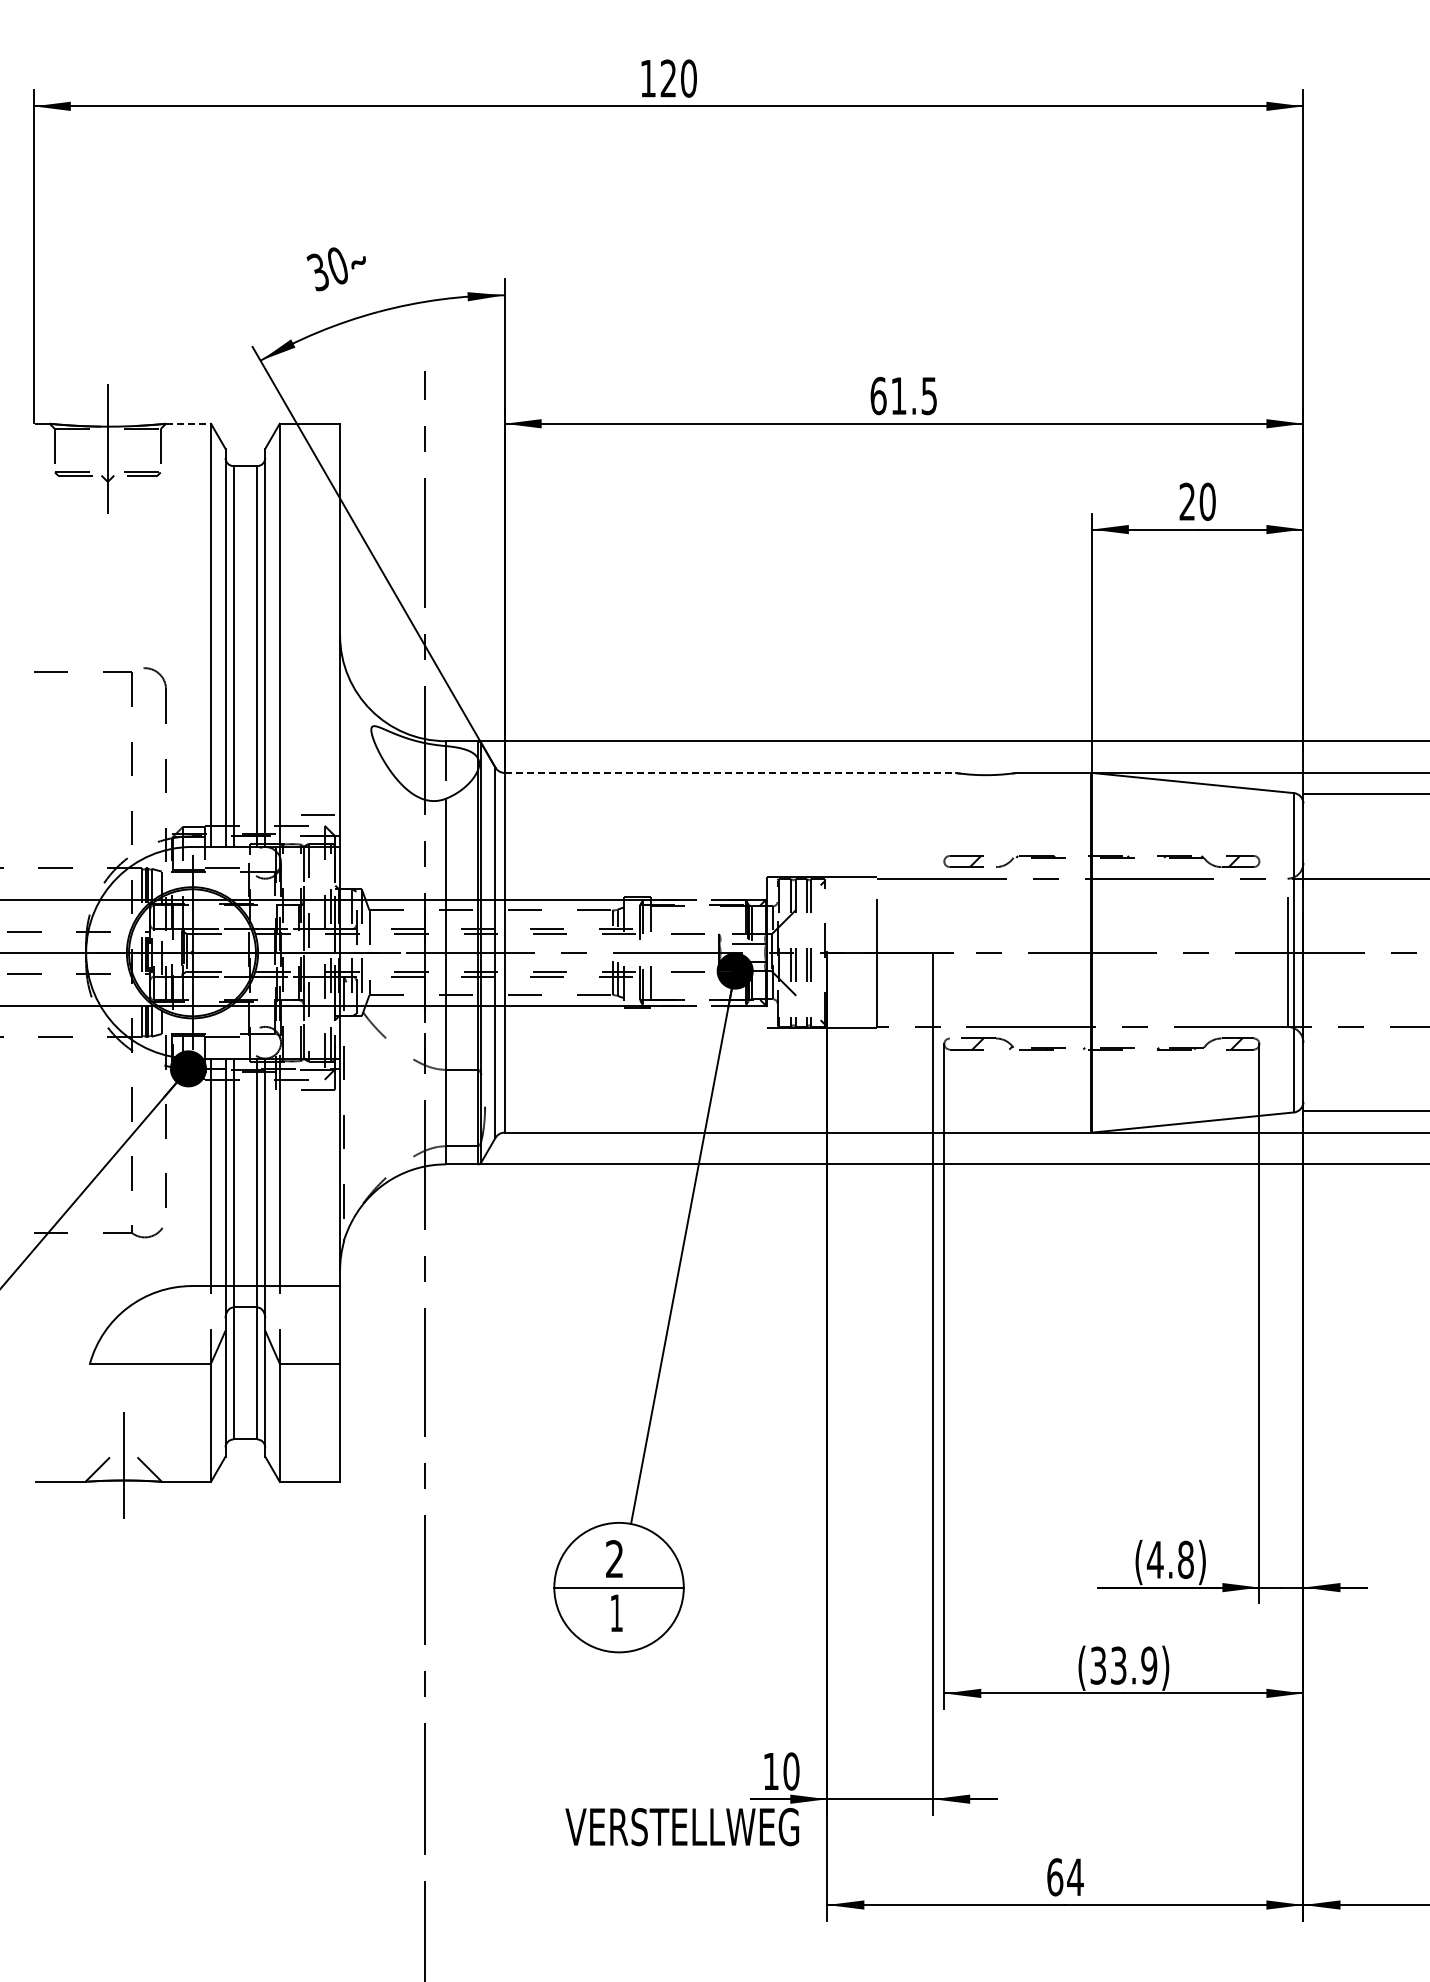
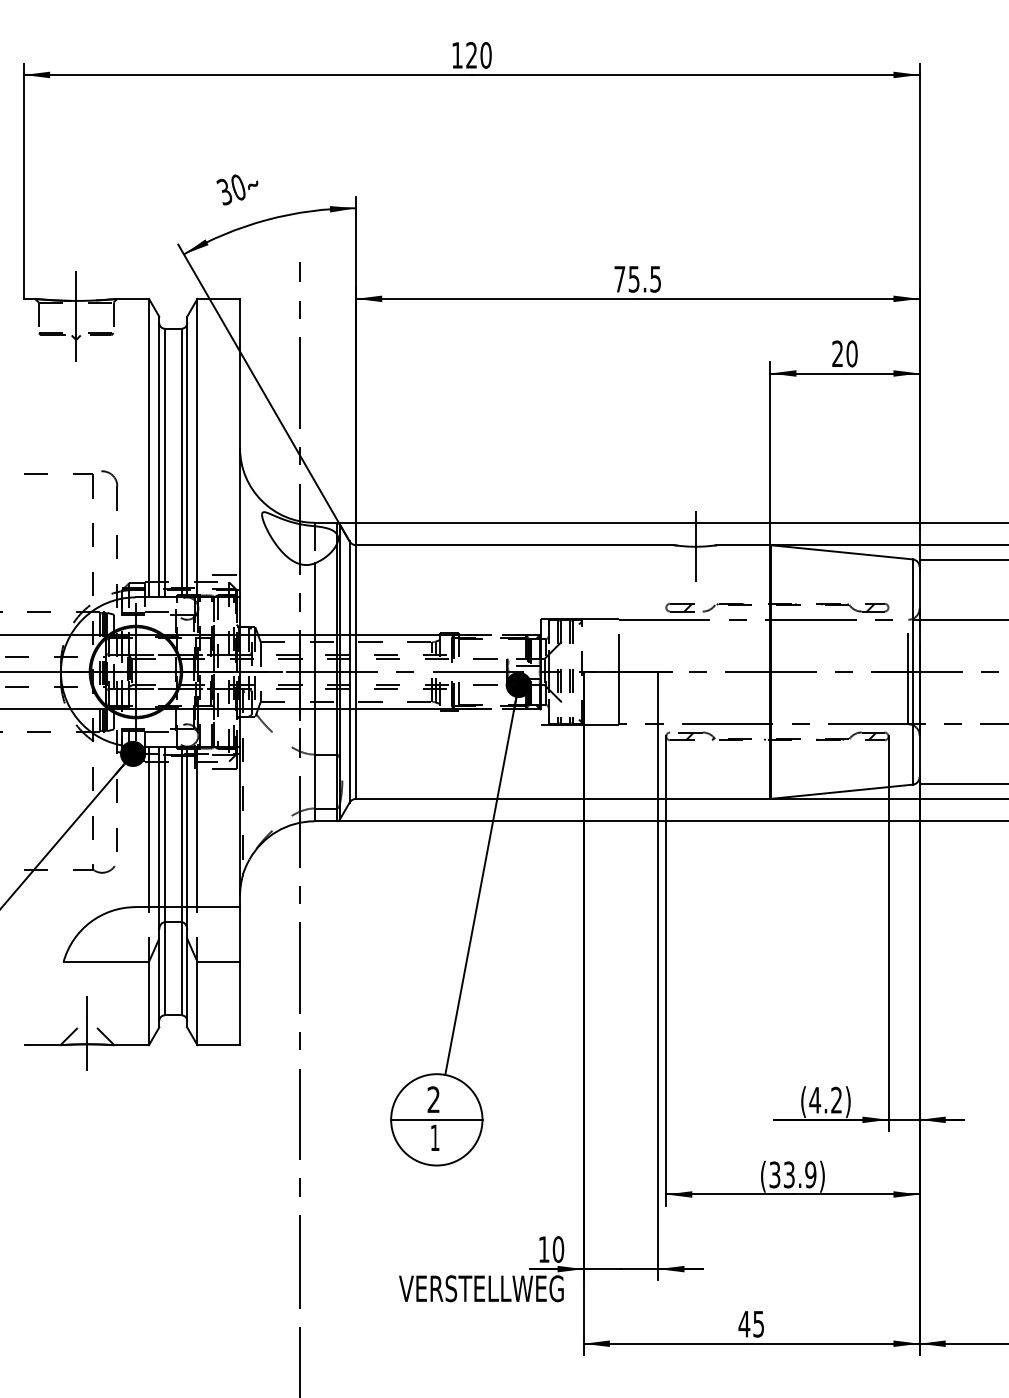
text: (888, 395) -> (626, 278), 61.5 -> 75.5
line: (189, 423) -> (133, 298), dashed -> solid
line: (730, 772) -> (515, 544), dashed -> solid
line: (986, 774) -> (696, 546), added
text: (1185, 1559) -> (836, 1100), (4.8) -> (4.2)
text: (1064, 1877) -> (751, 1324), 64 -> 45

